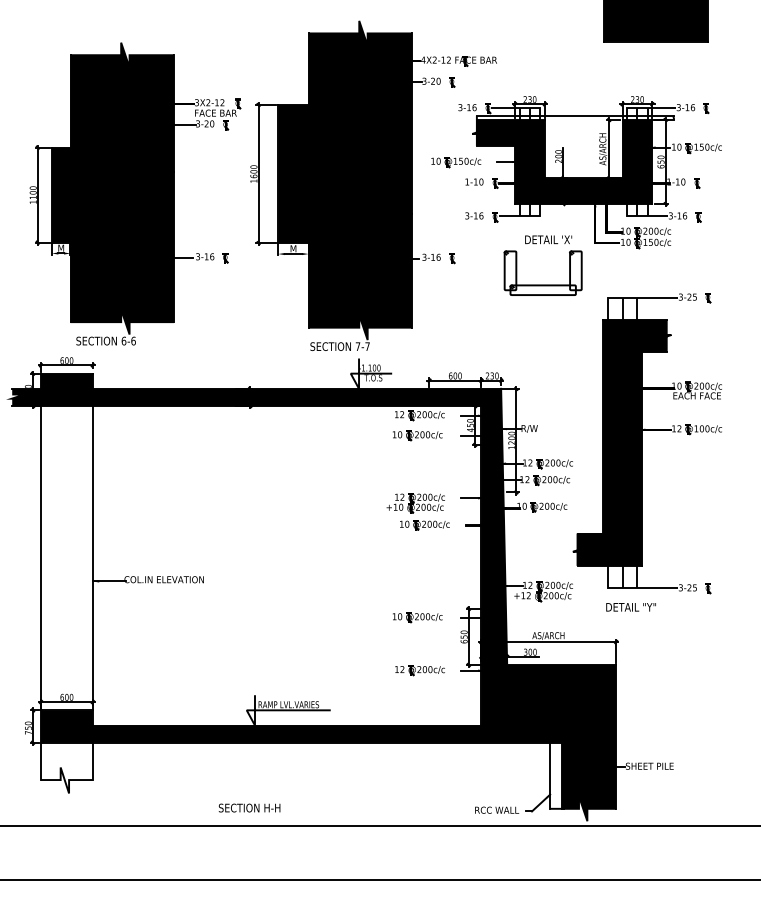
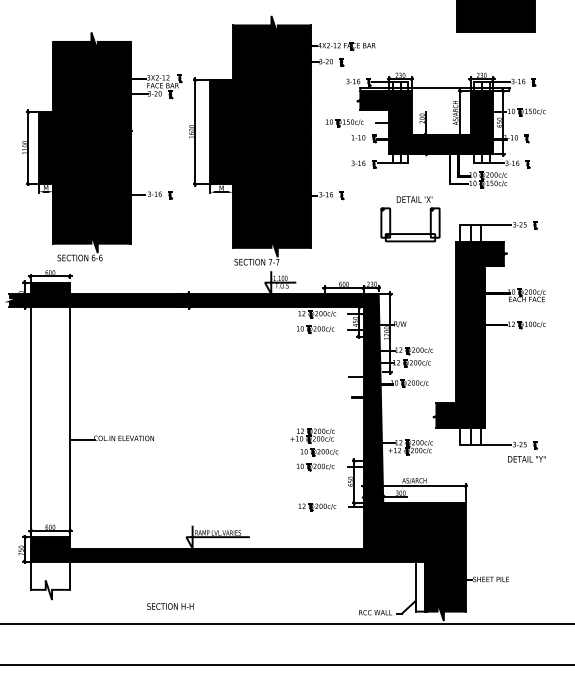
part: (542, 284) -> (409, 233), moved
part: (417, 511) -> (313, 442), moved
text: (630, 607) -> (526, 459), moved
text: (249, 807) -> (170, 606), moved

